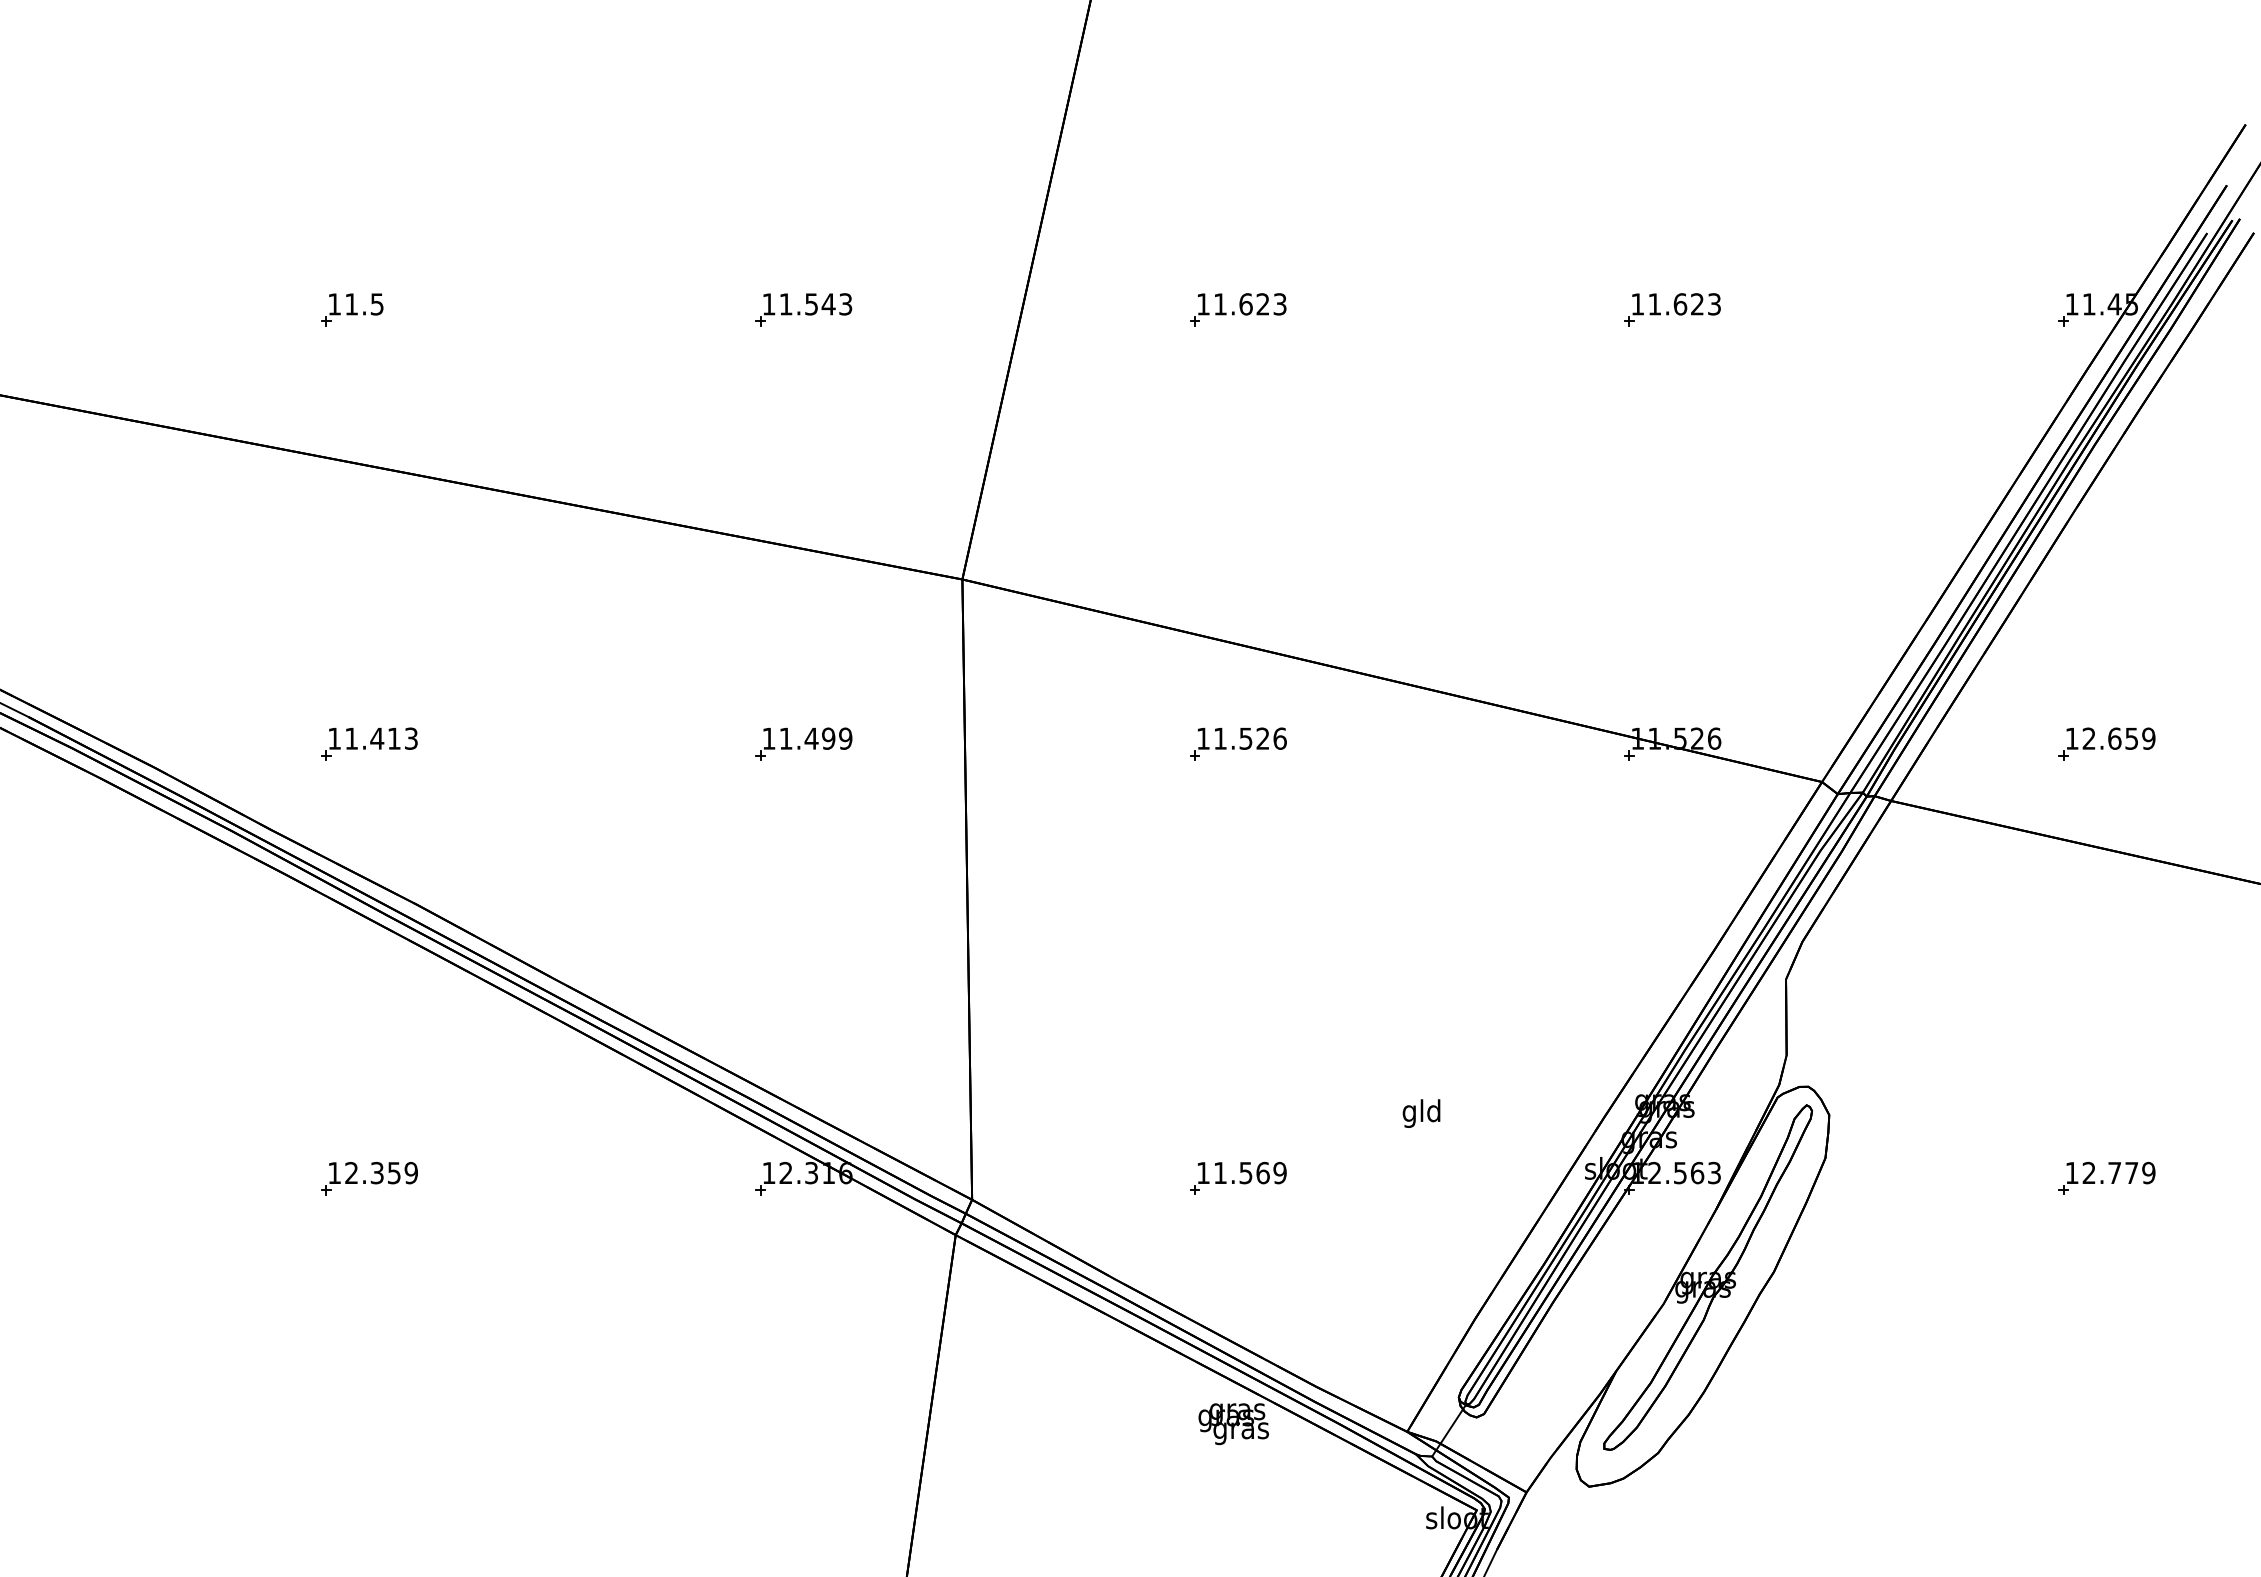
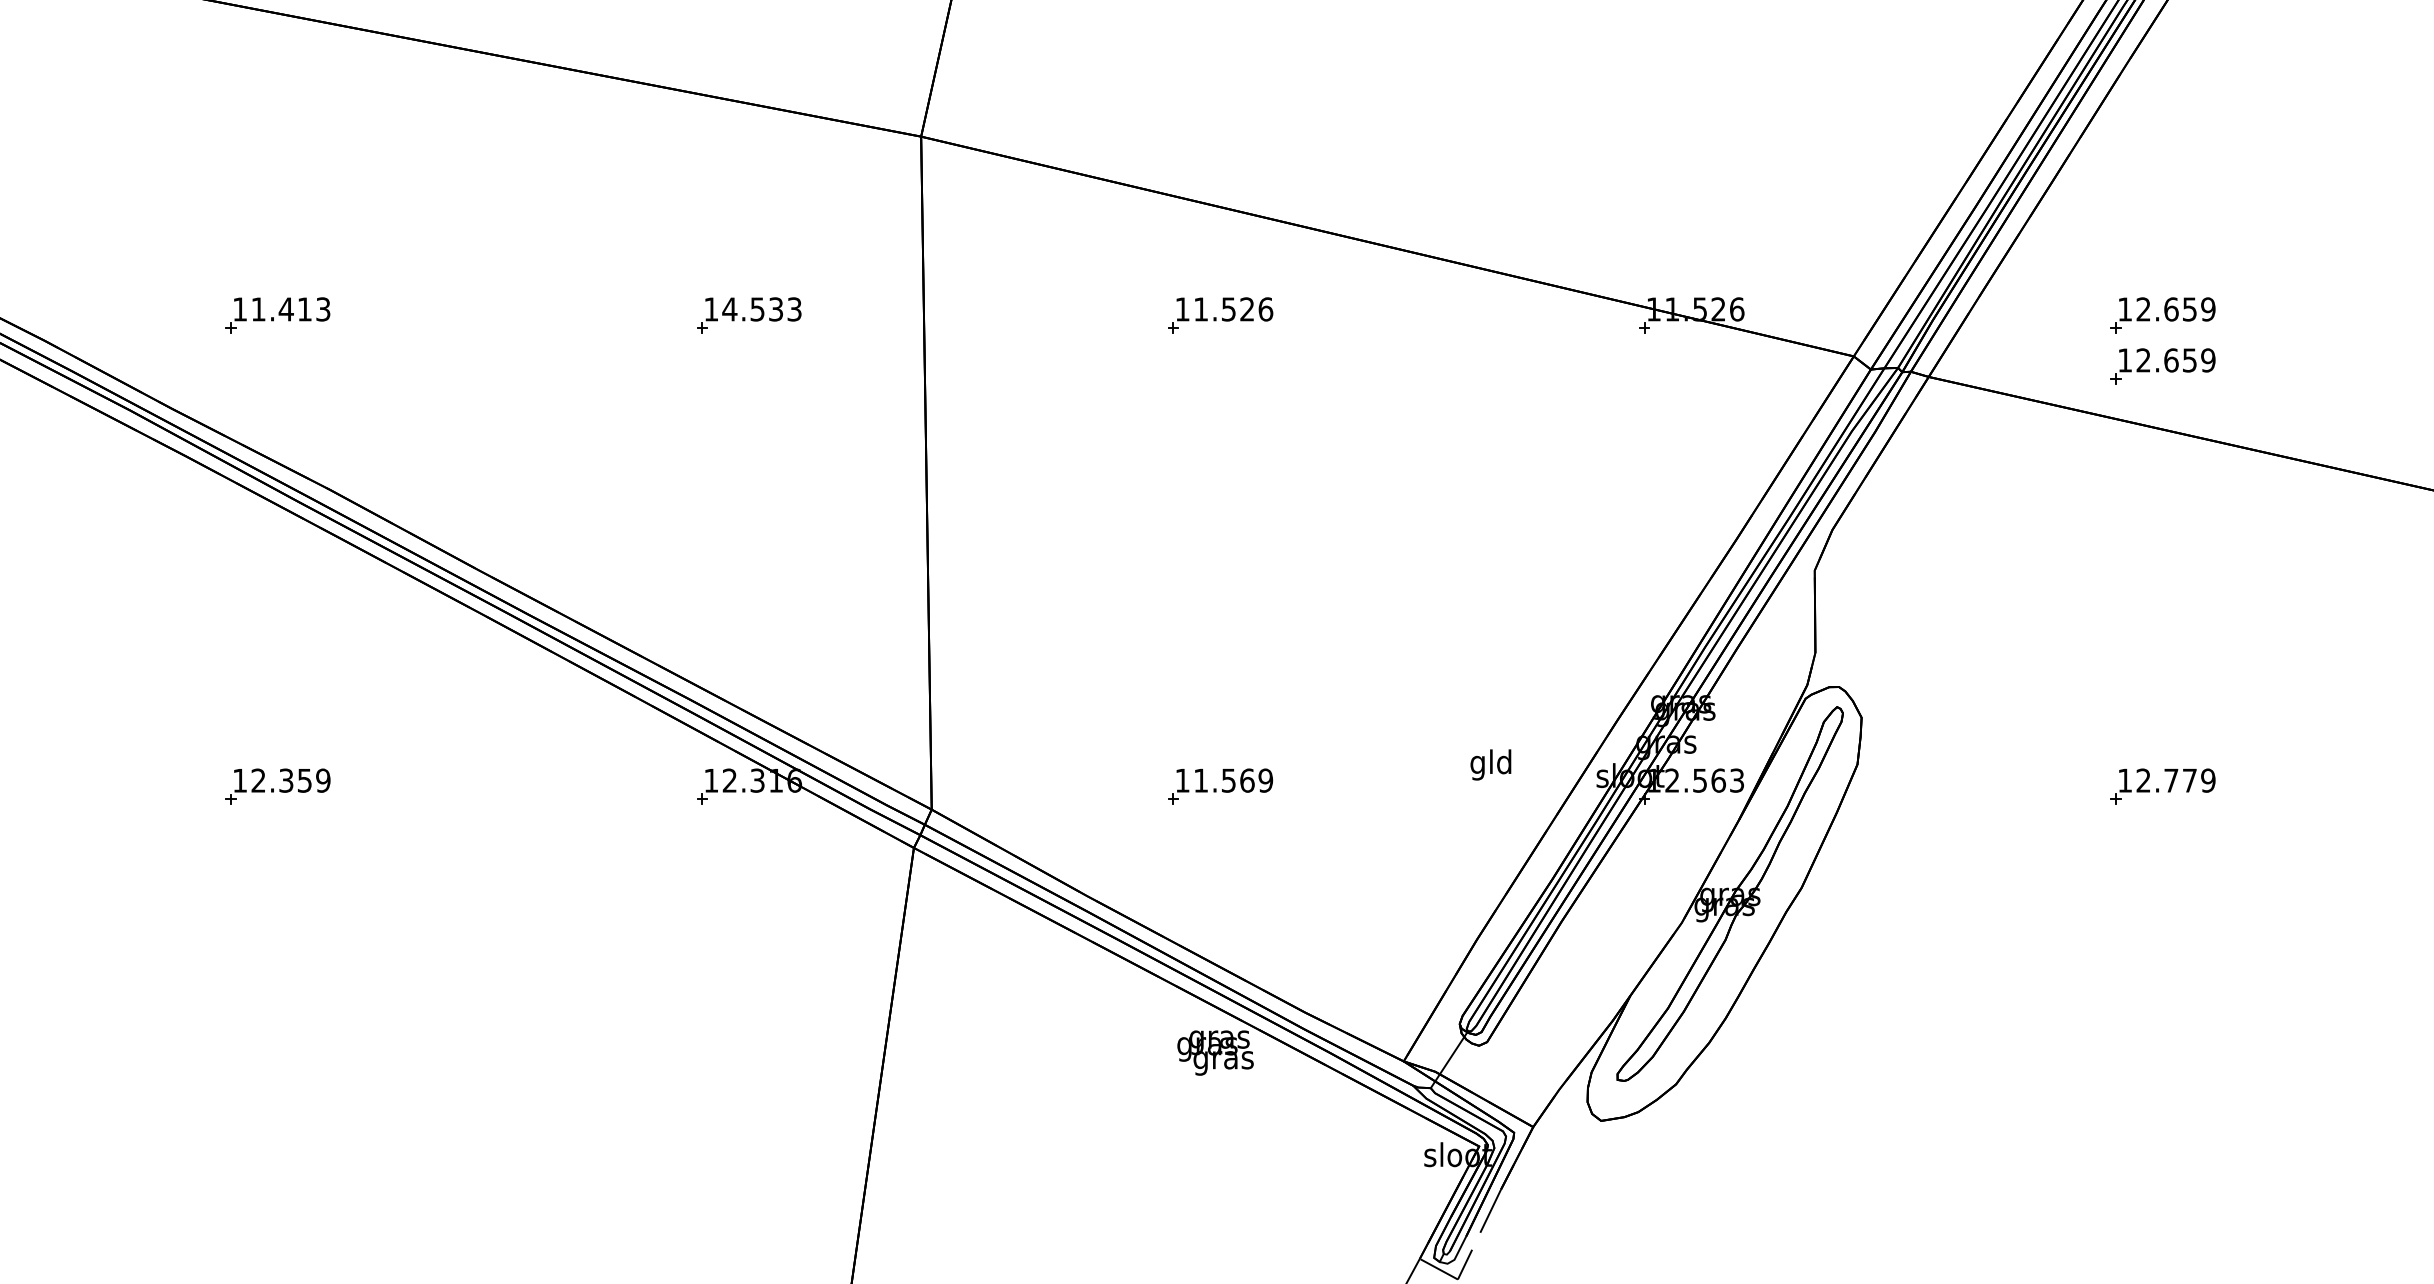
text: (815, 738) -> (761, 309), 11.499 -> 14.533
part: (2106, 790) -> (2162, 365), added
text: (1421, 1113) -> (1490, 764), moved

